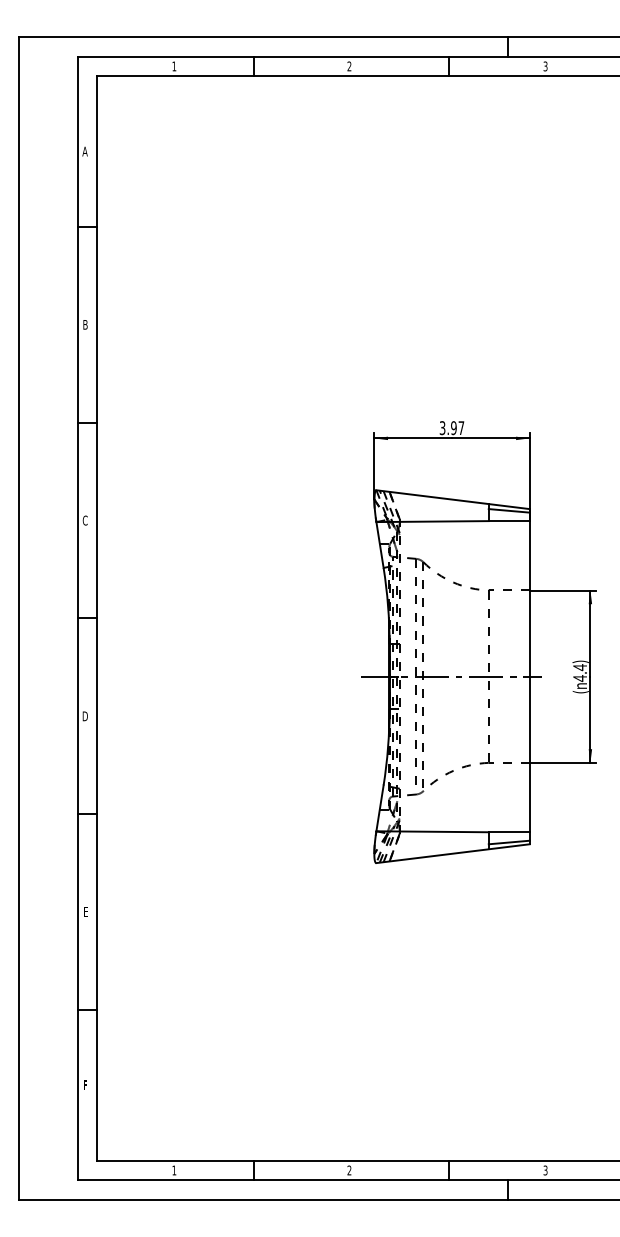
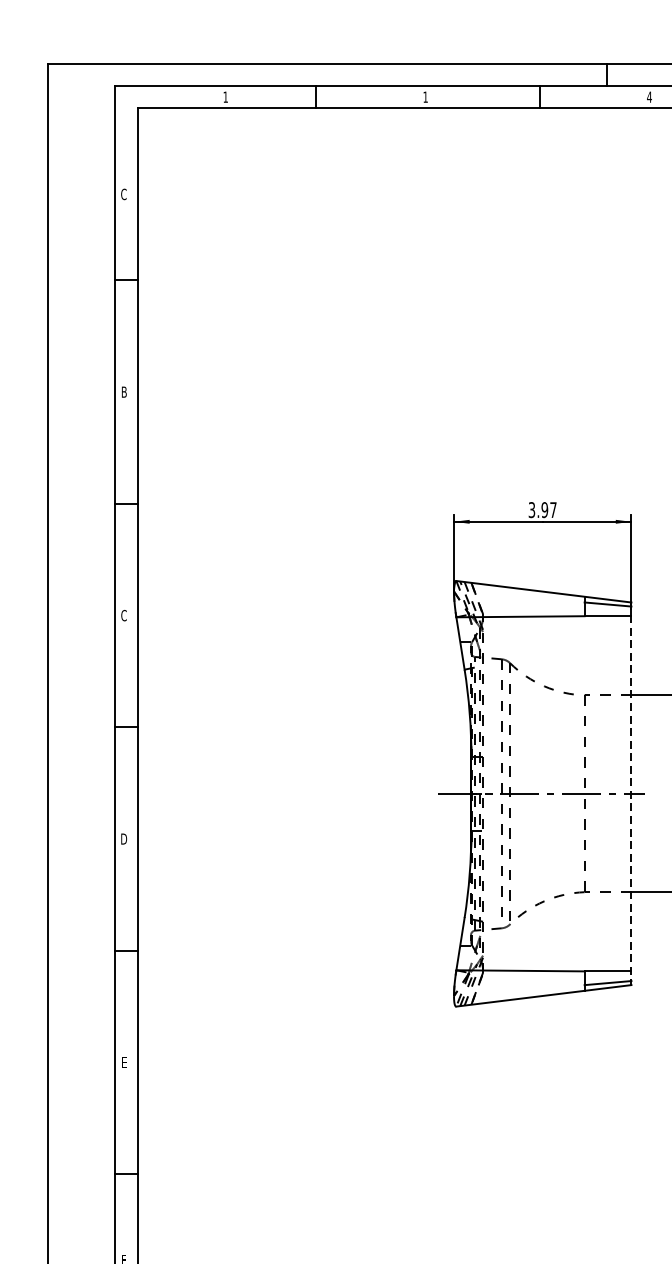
text: (349, 66) -> (425, 97), 2 -> 1
text: (545, 66) -> (649, 97), 3 -> 4
text: (84, 151) -> (123, 194), A -> C
line: (529, 676) -> (631, 793), solid -> dashed

